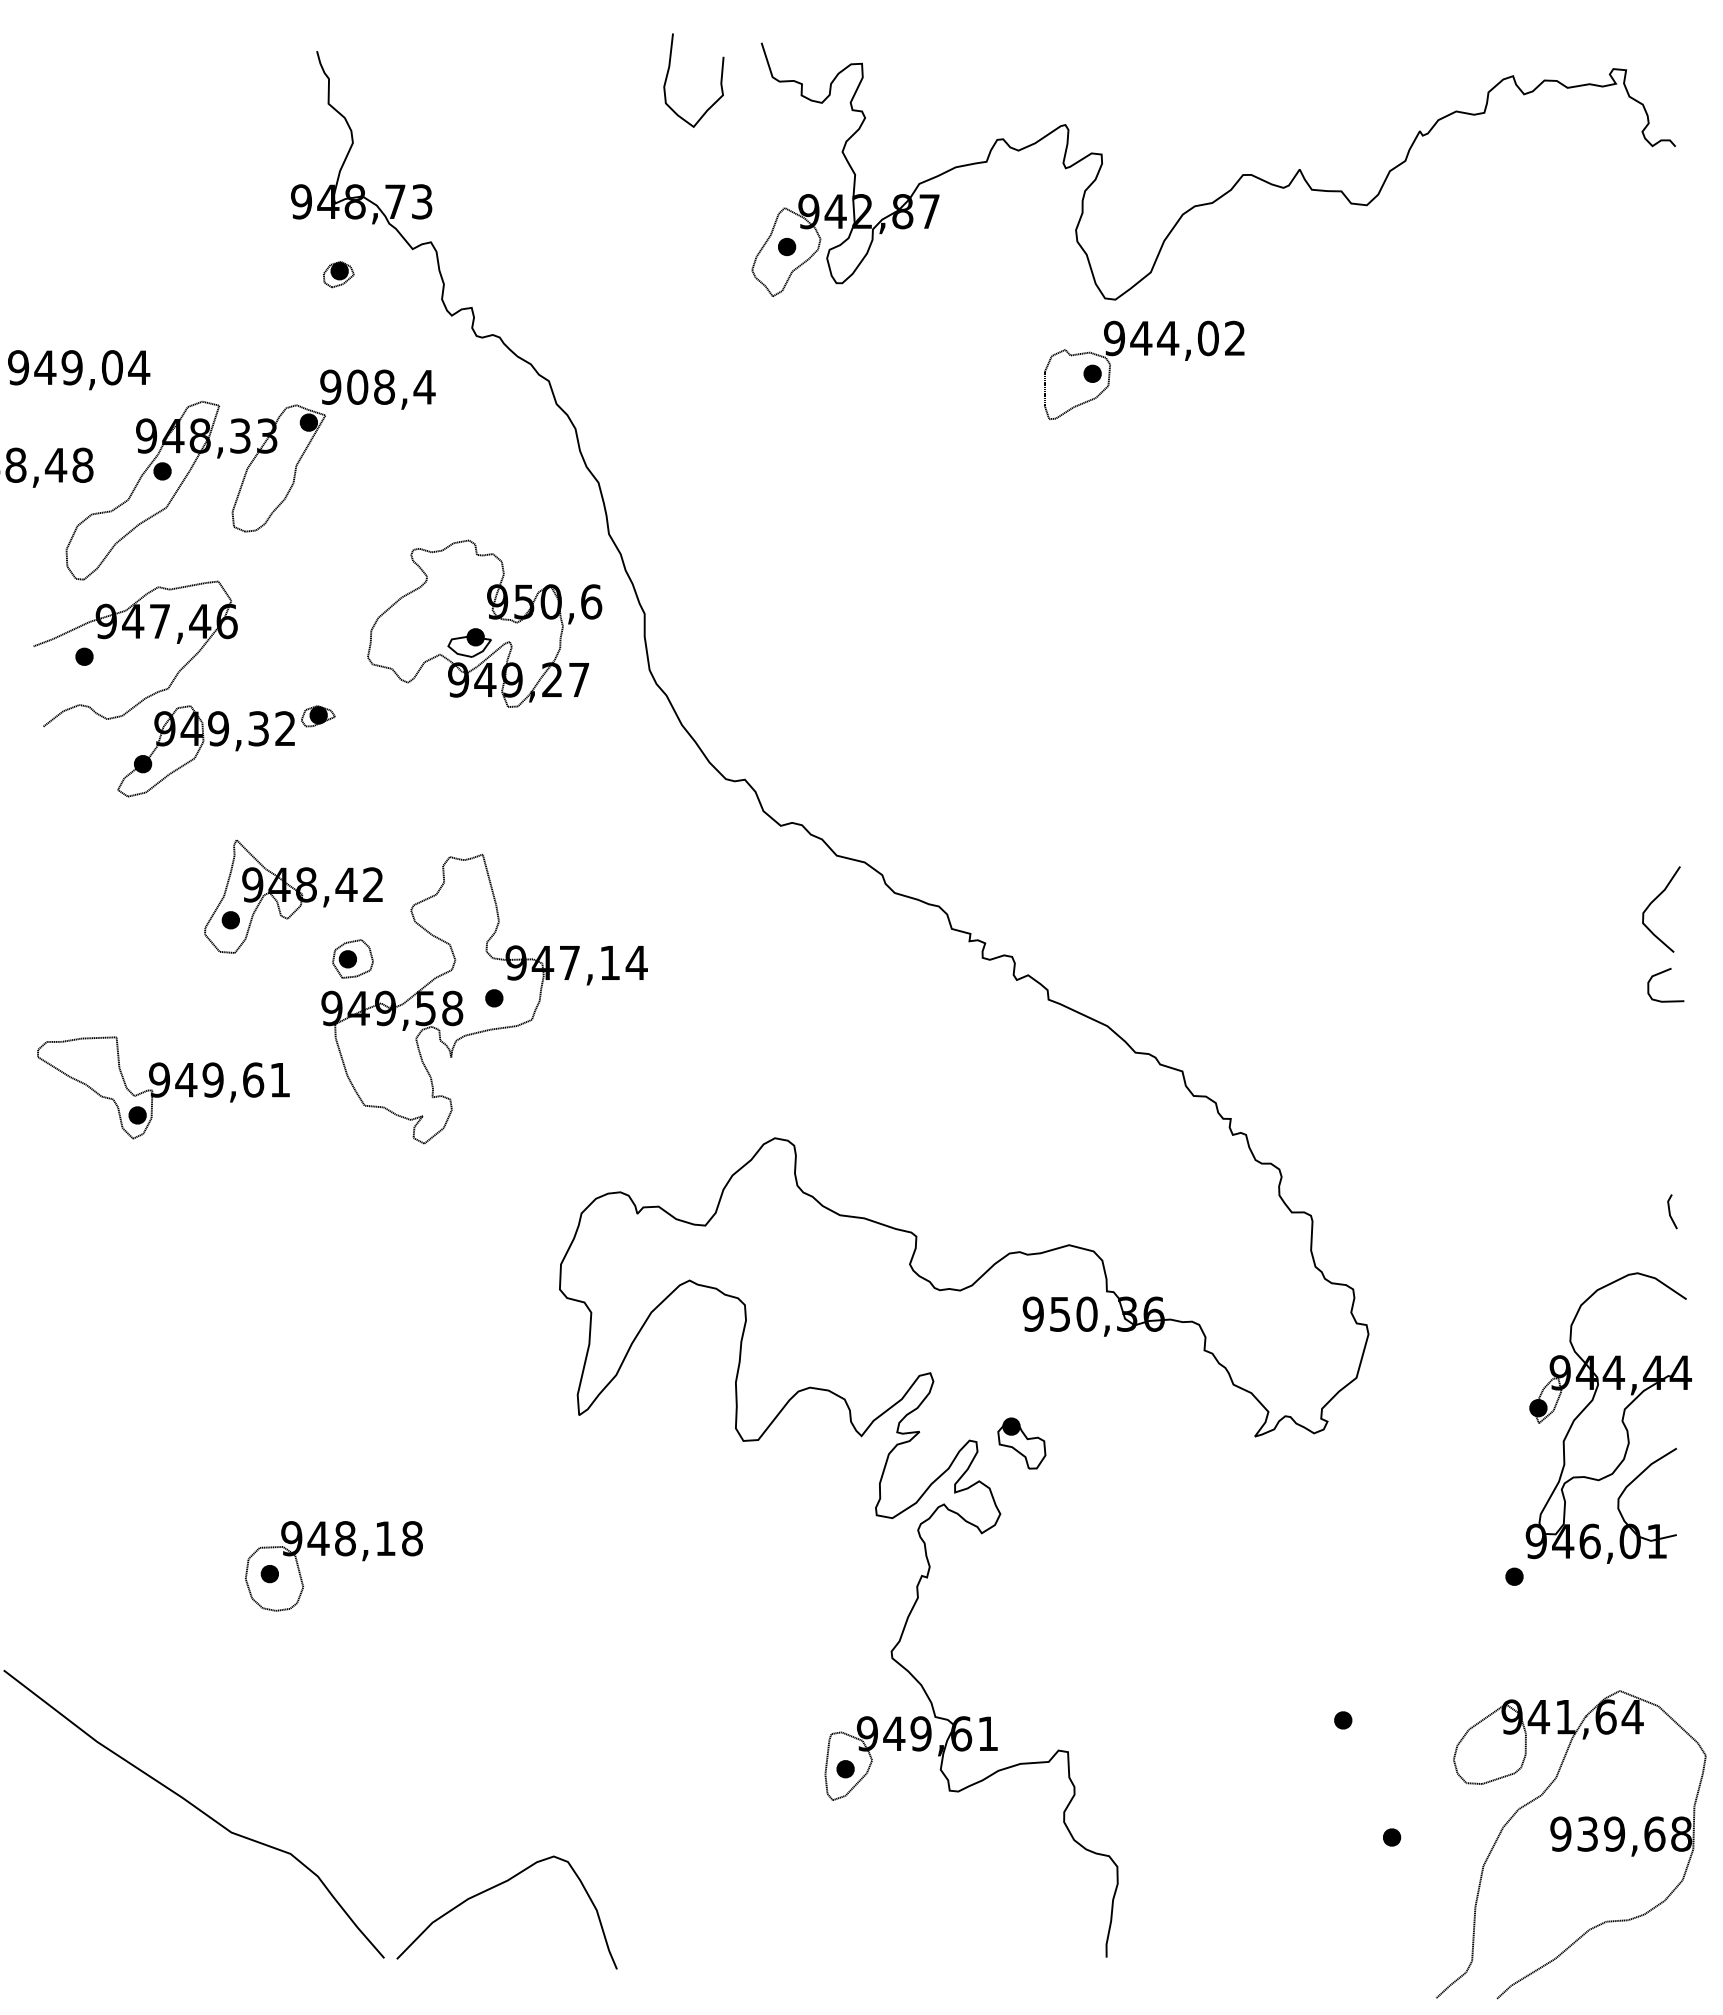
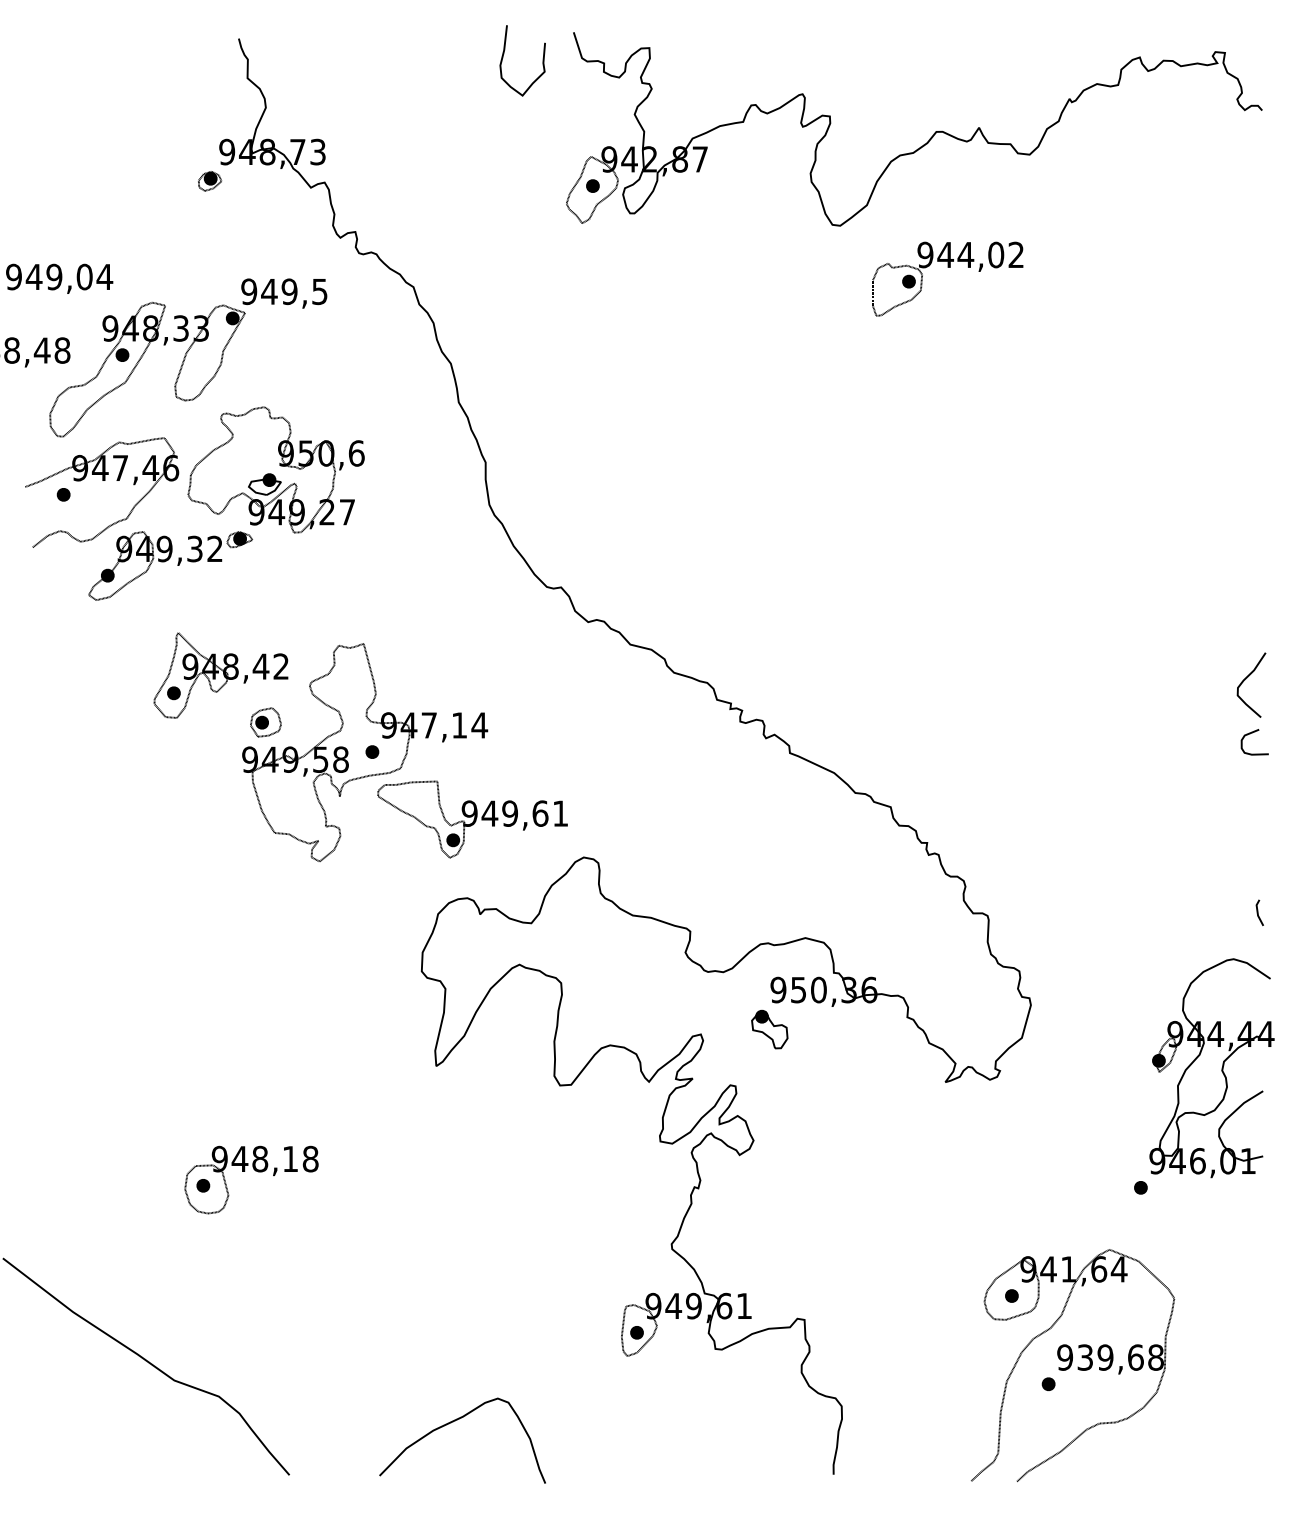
part: (338, 274) -> (209, 181), moved
part: (1144, 355) -> (948, 267), moved
text: (390, 386) -> (294, 291), 908,4 -> 949,5
part: (484, 623) -> (276, 469), moved
part: (163, 1087) -> (472, 819), moved
part: (1021, 1443) -> (769, 1029), moved
part: (1570, 1844) -> (1072, 1365), moved
curve: (493, 1888) -> (452, 1422), moved

